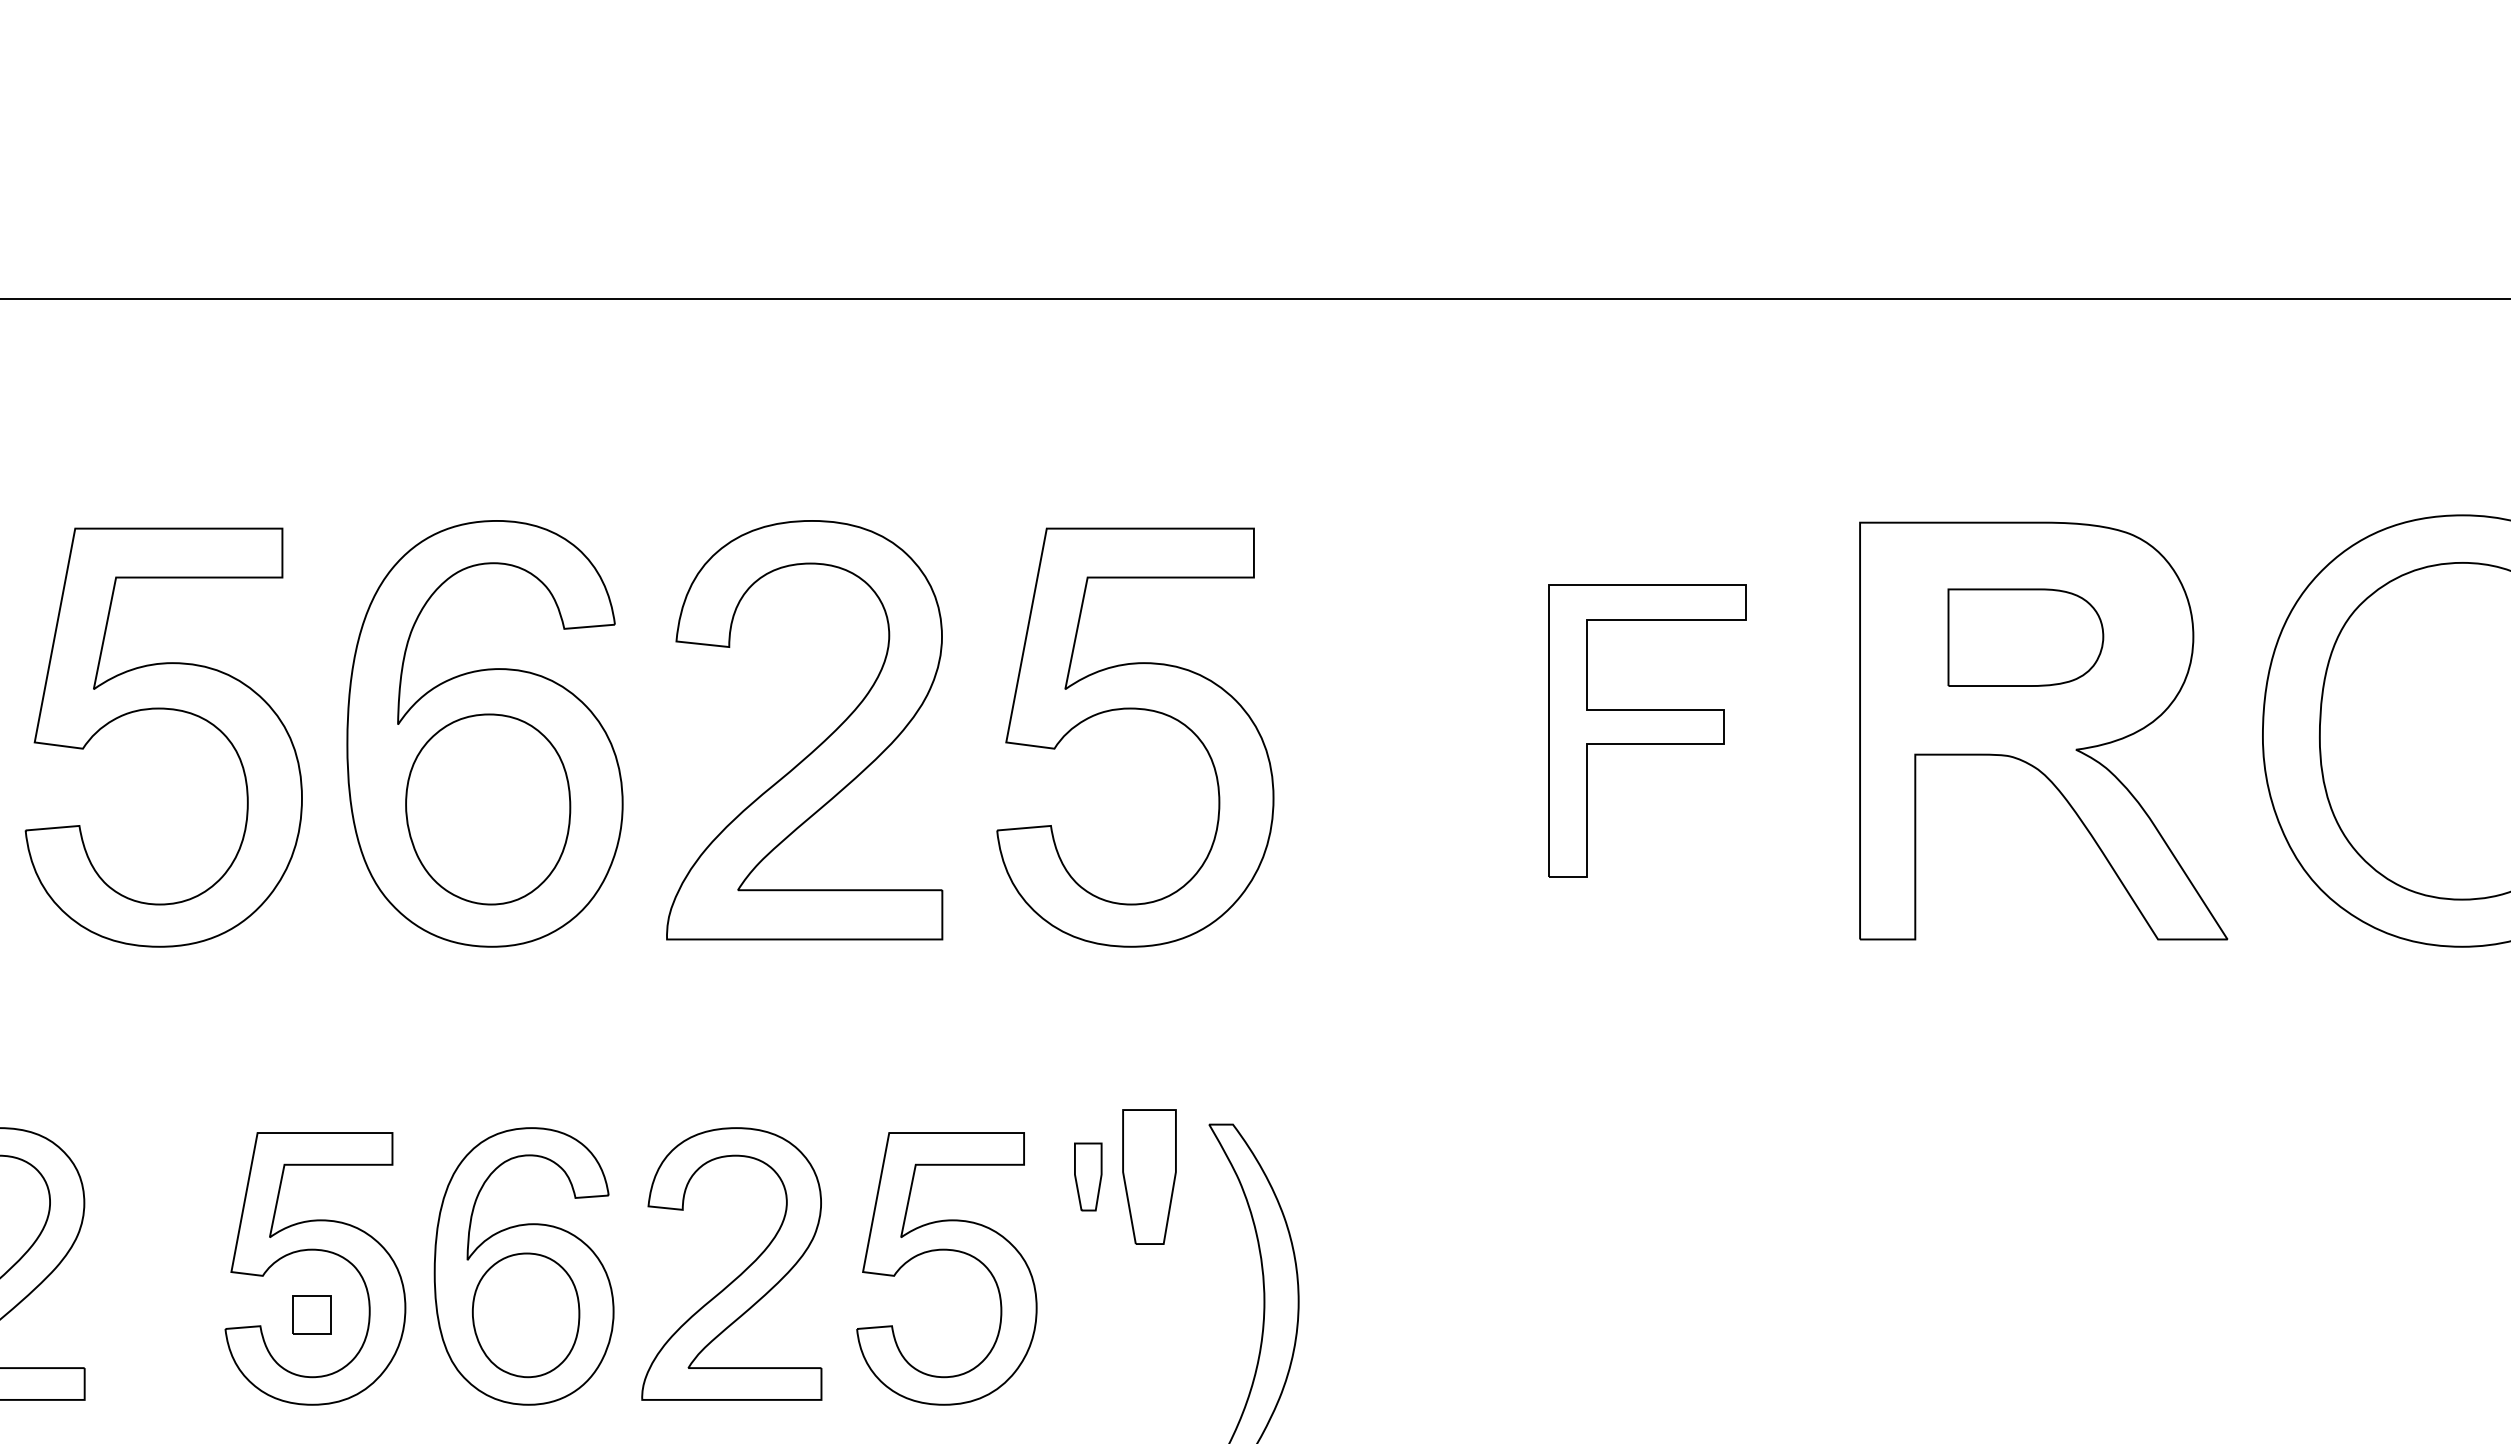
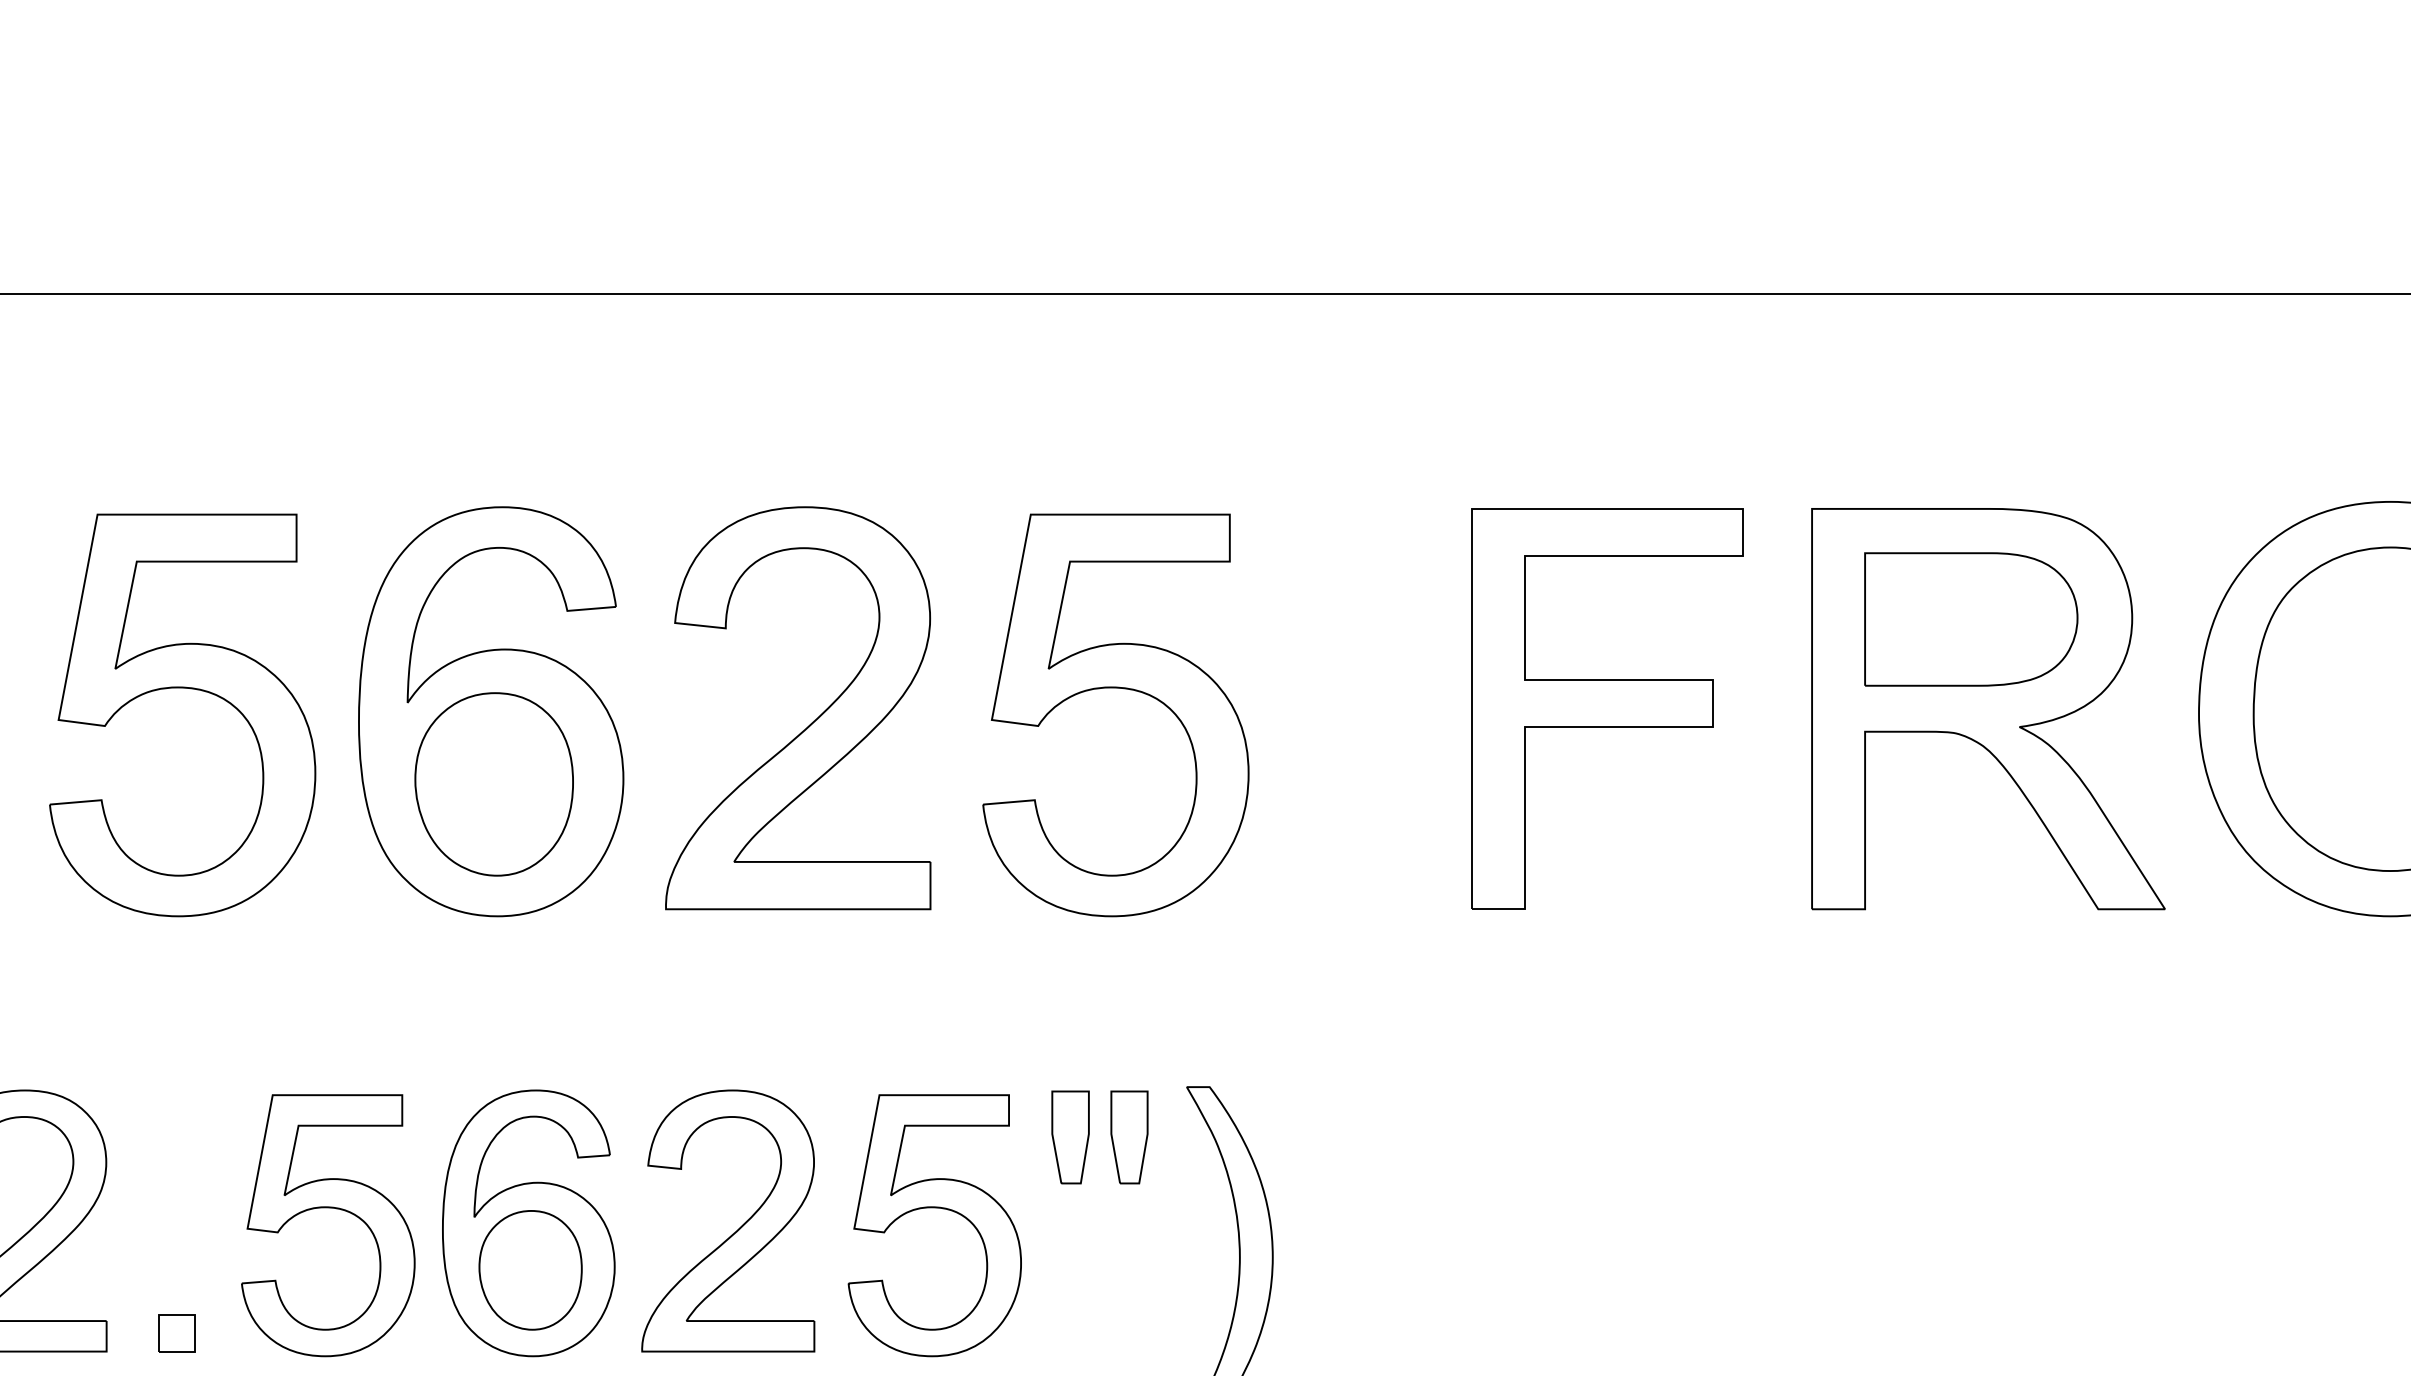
part: (2025, 637) -> (1970, 619), size x1.43
part: (1647, 730) -> (1607, 708), size x1.43
part: (1088, 1176) -> (1070, 1136), size x1.43
part: (1149, 1176) -> (1129, 1136), size x0.71
part: (311, 1314) -> (176, 1332), moved

